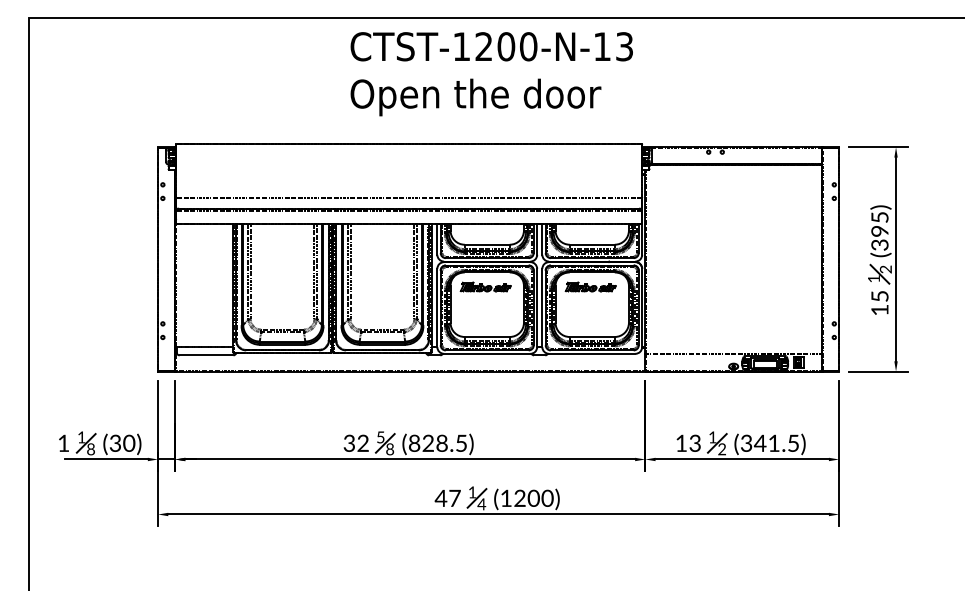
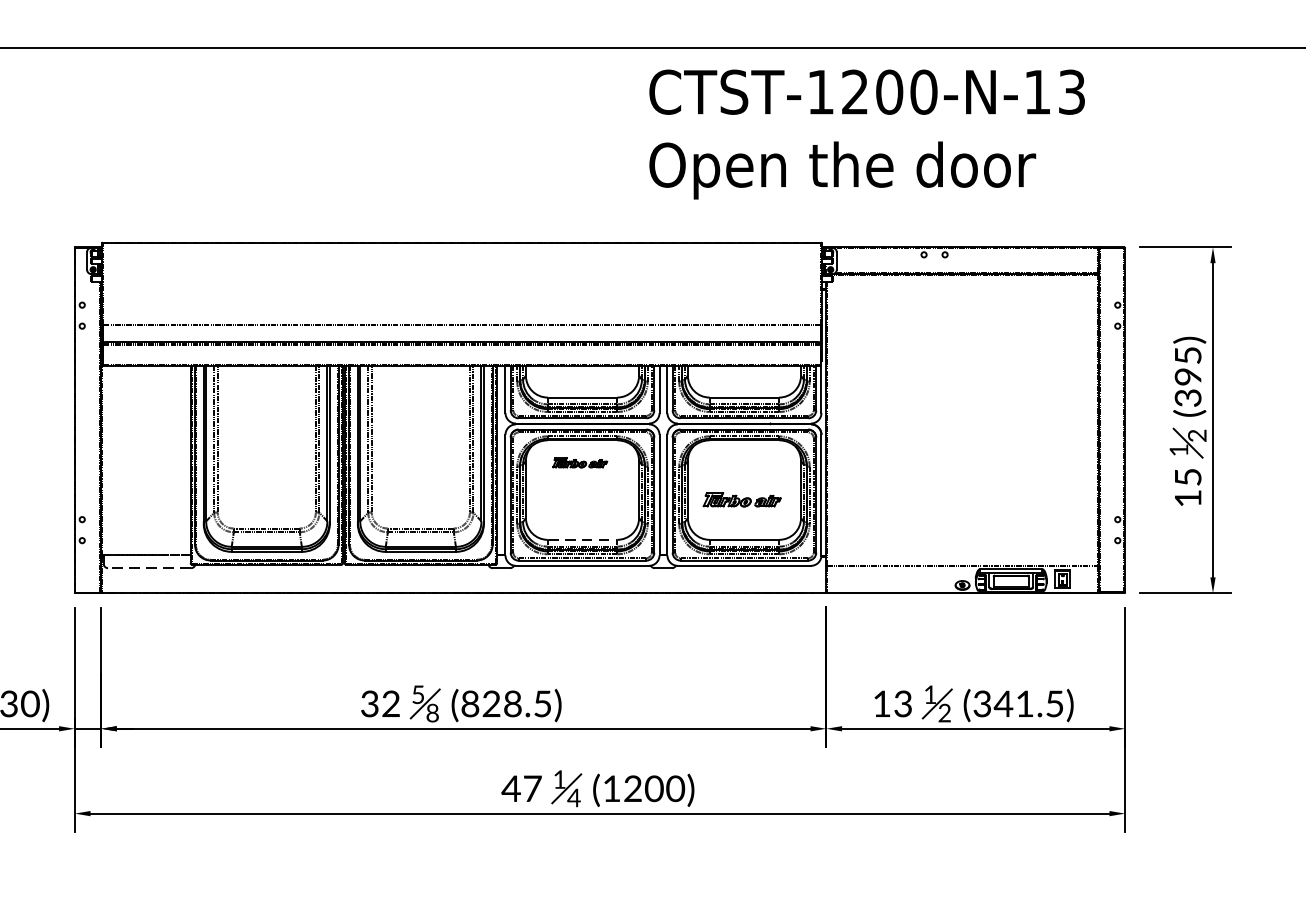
text: (491, 74) -> (866, 135), moved
part: (485, 286) -> (579, 461), size x0.7
part: (590, 286) -> (741, 499), moved
line: (487, 336) -> (582, 539), solid -> dashed
line: (206, 355) -> (149, 568), solid -> dashed

